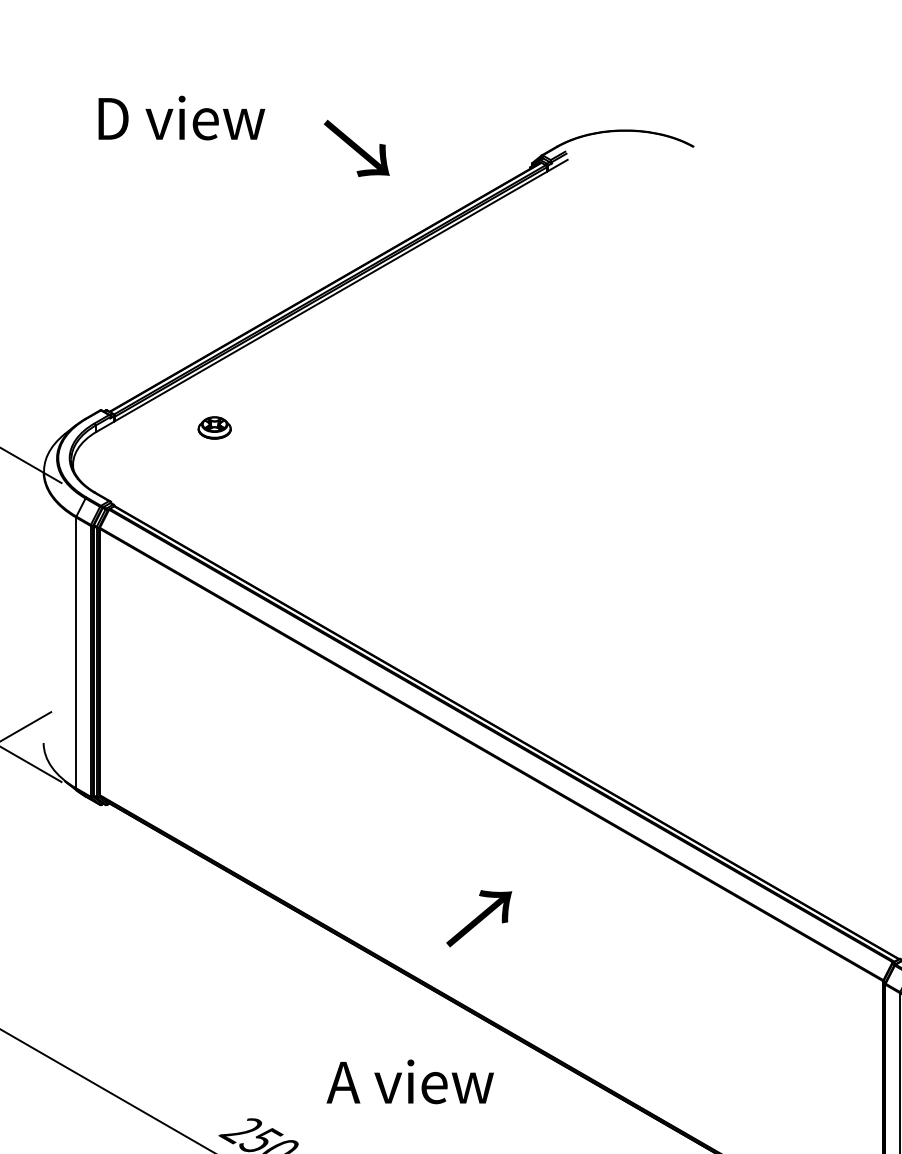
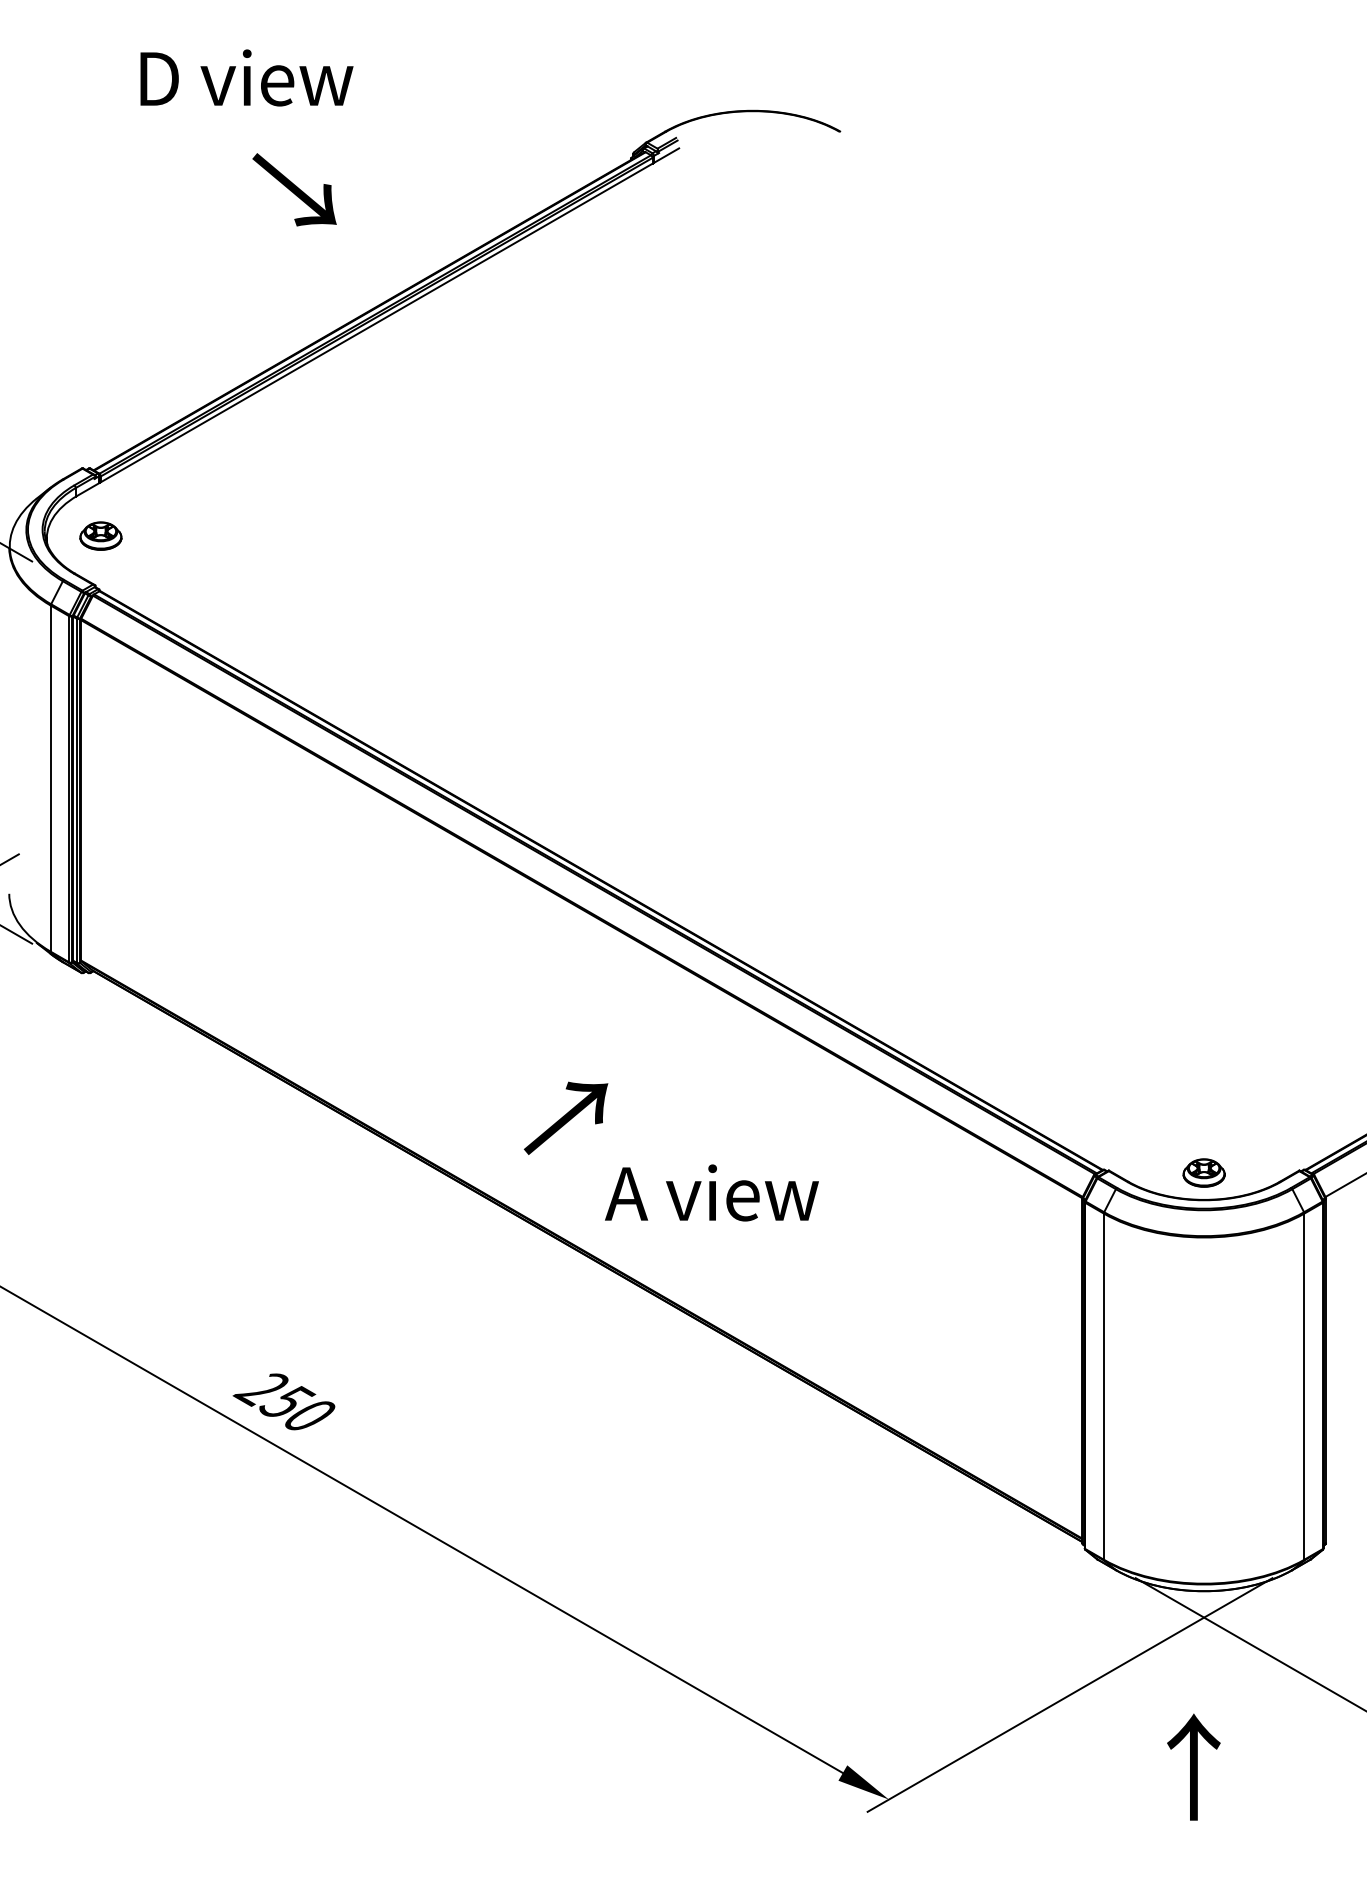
text: (181, 117) -> (246, 77), moved
text: (356, 148) -> (294, 189), moved
part: (214, 427) -> (100, 535), moved
text: (409, 1081) -> (711, 1192), moved

